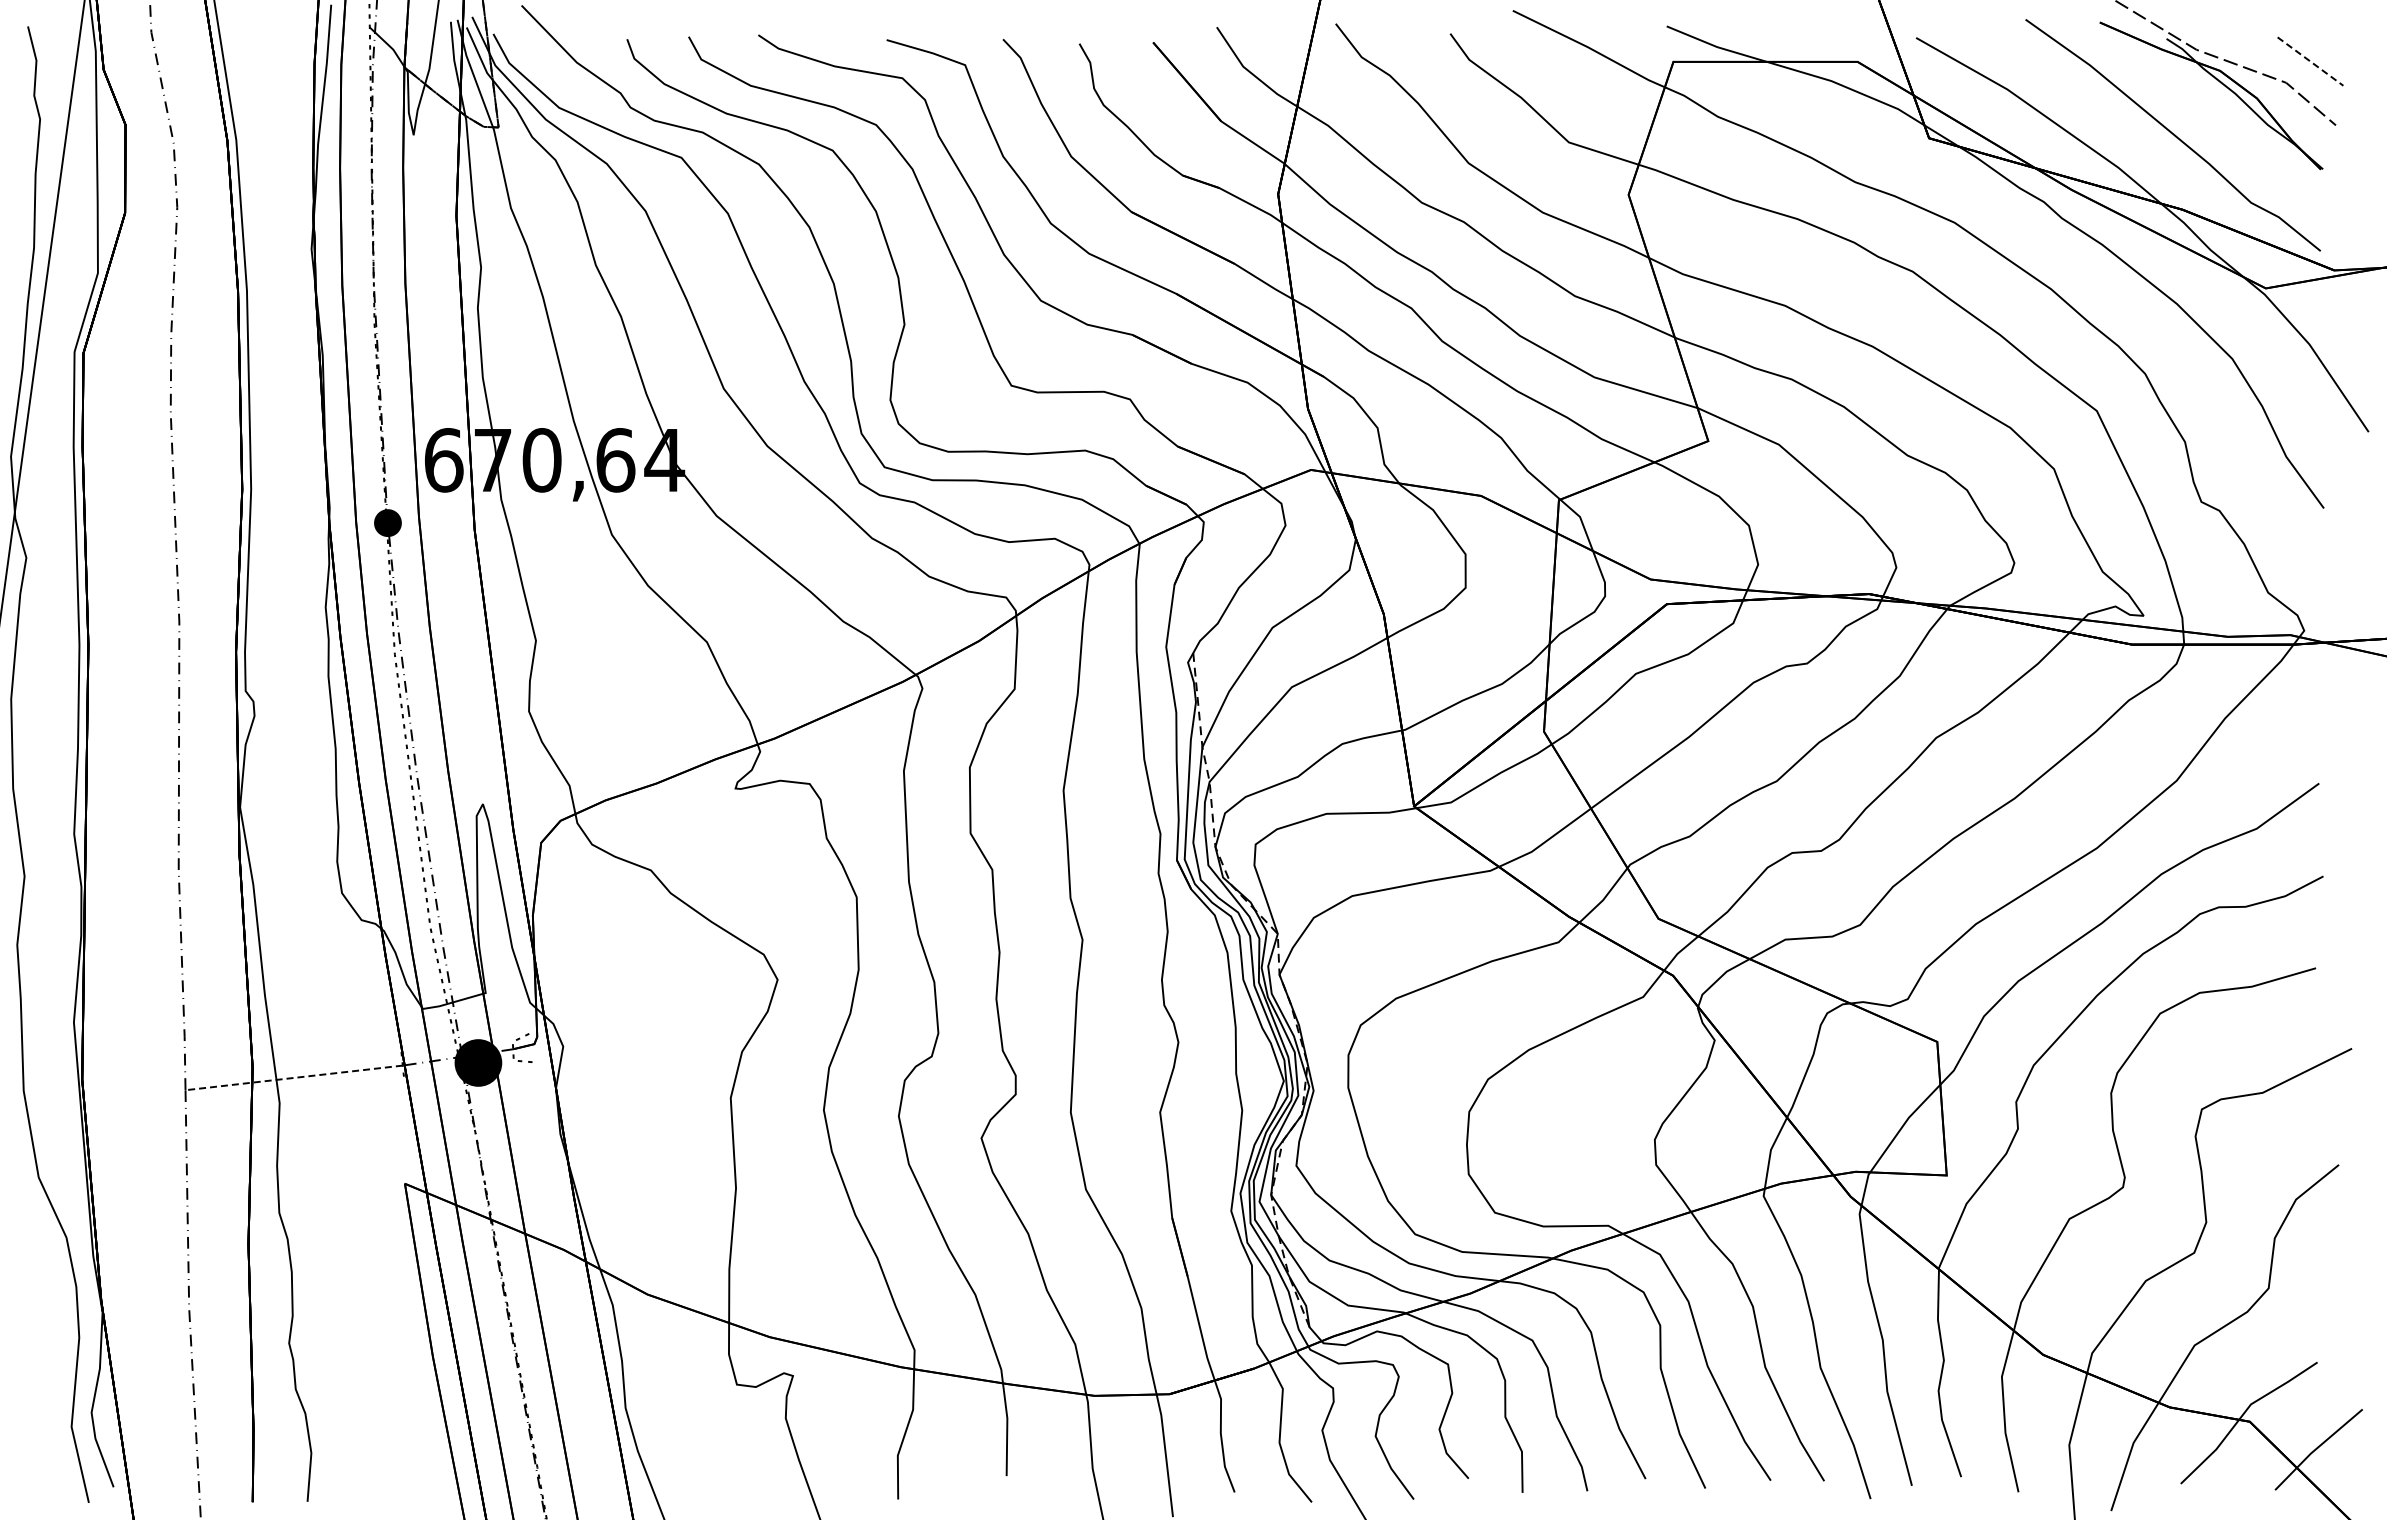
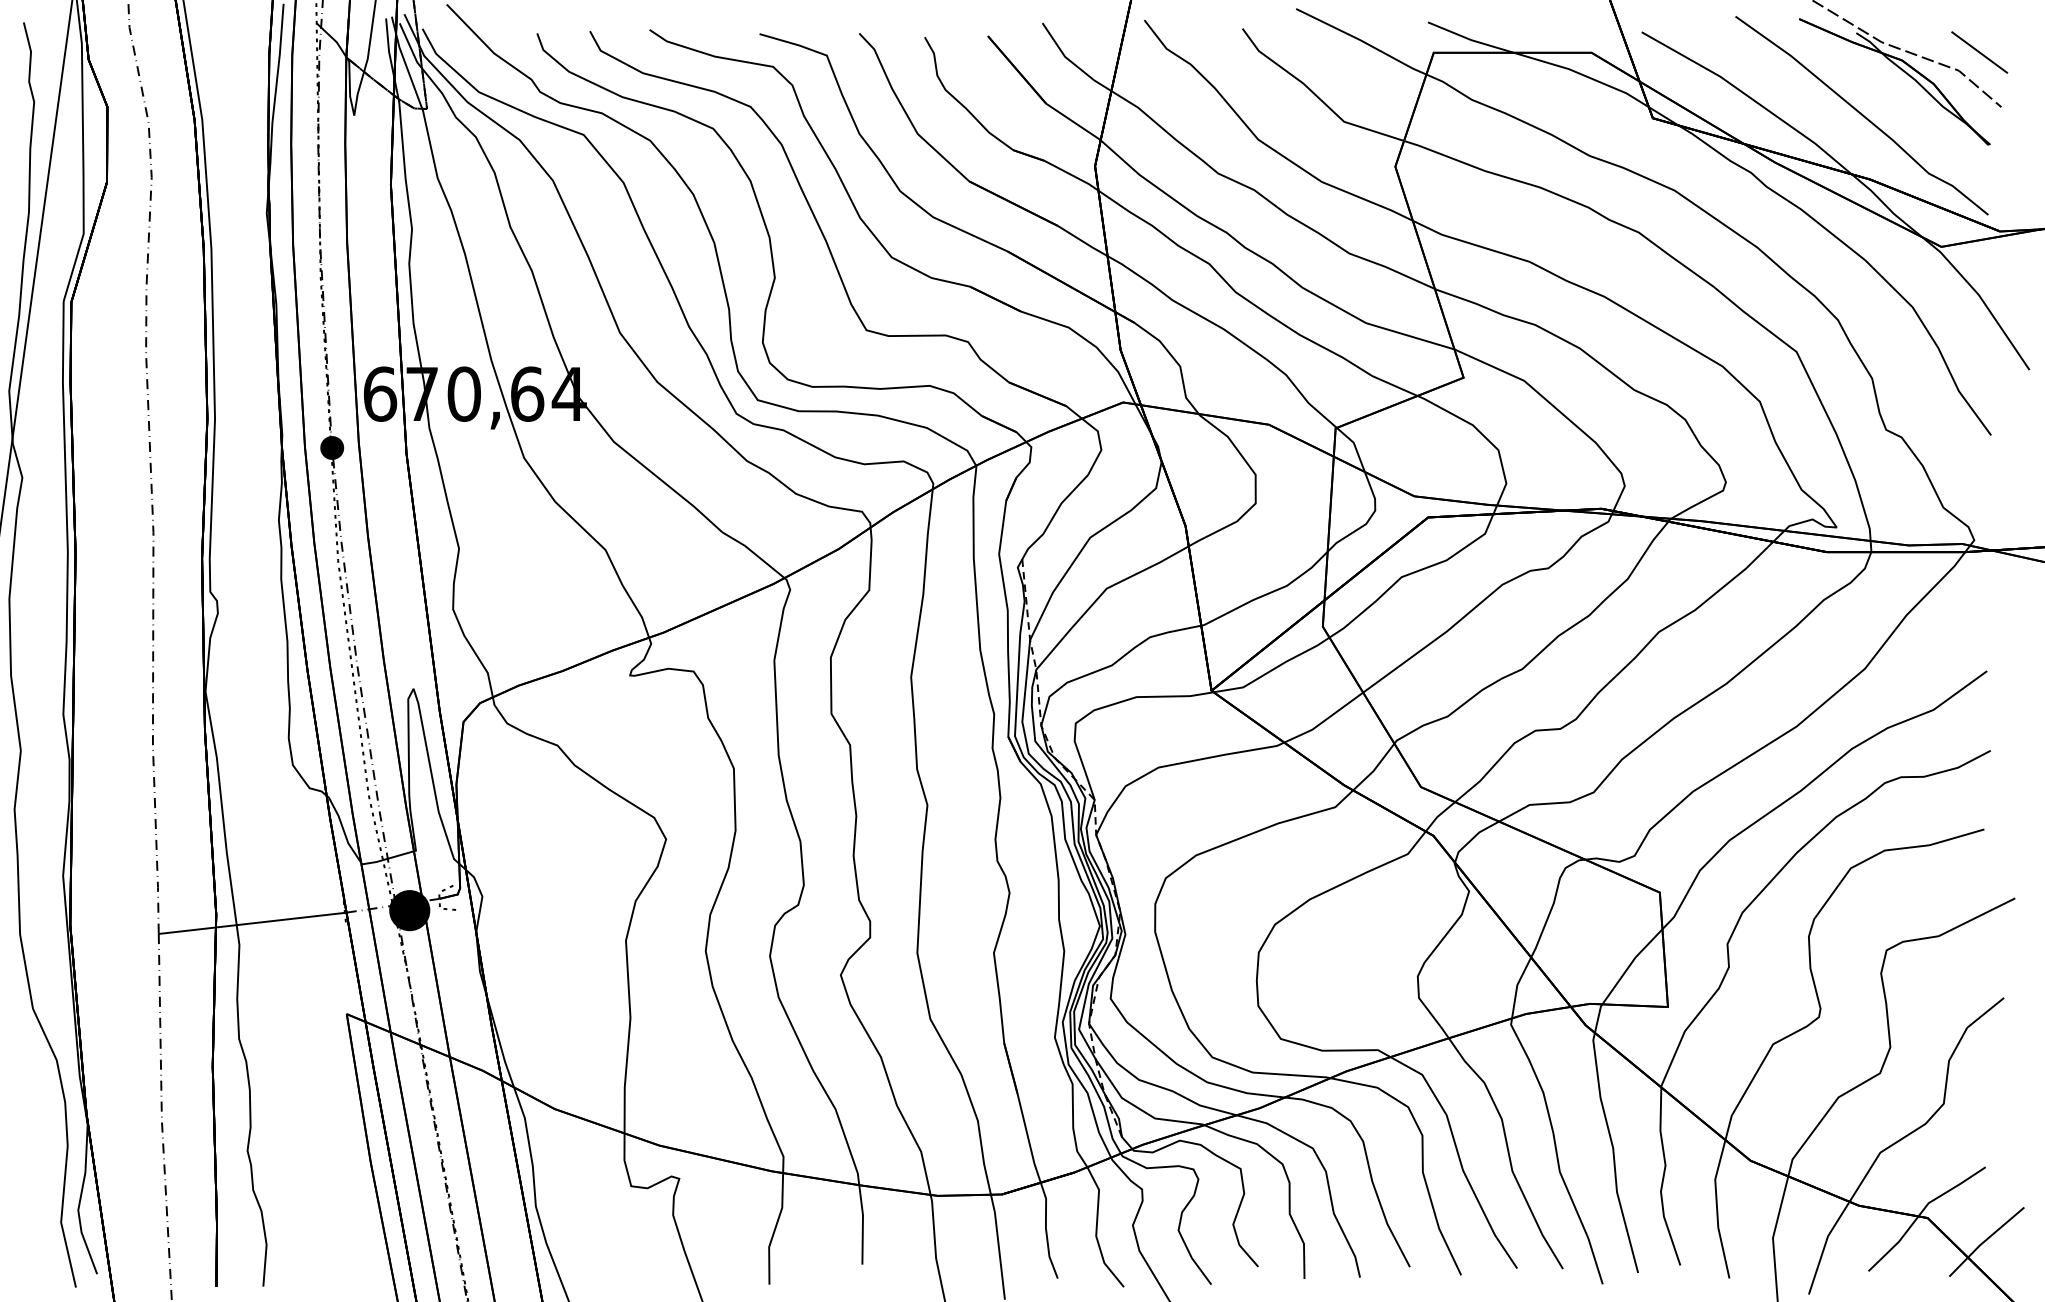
line: (2310, 61) -> (1979, 52), dashed -> solid
line: (293, 1077) -> (251, 923), dashed -> solid

